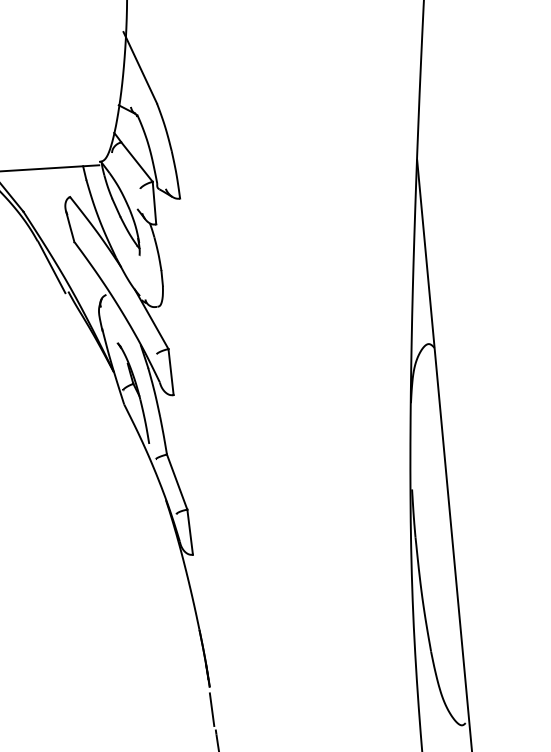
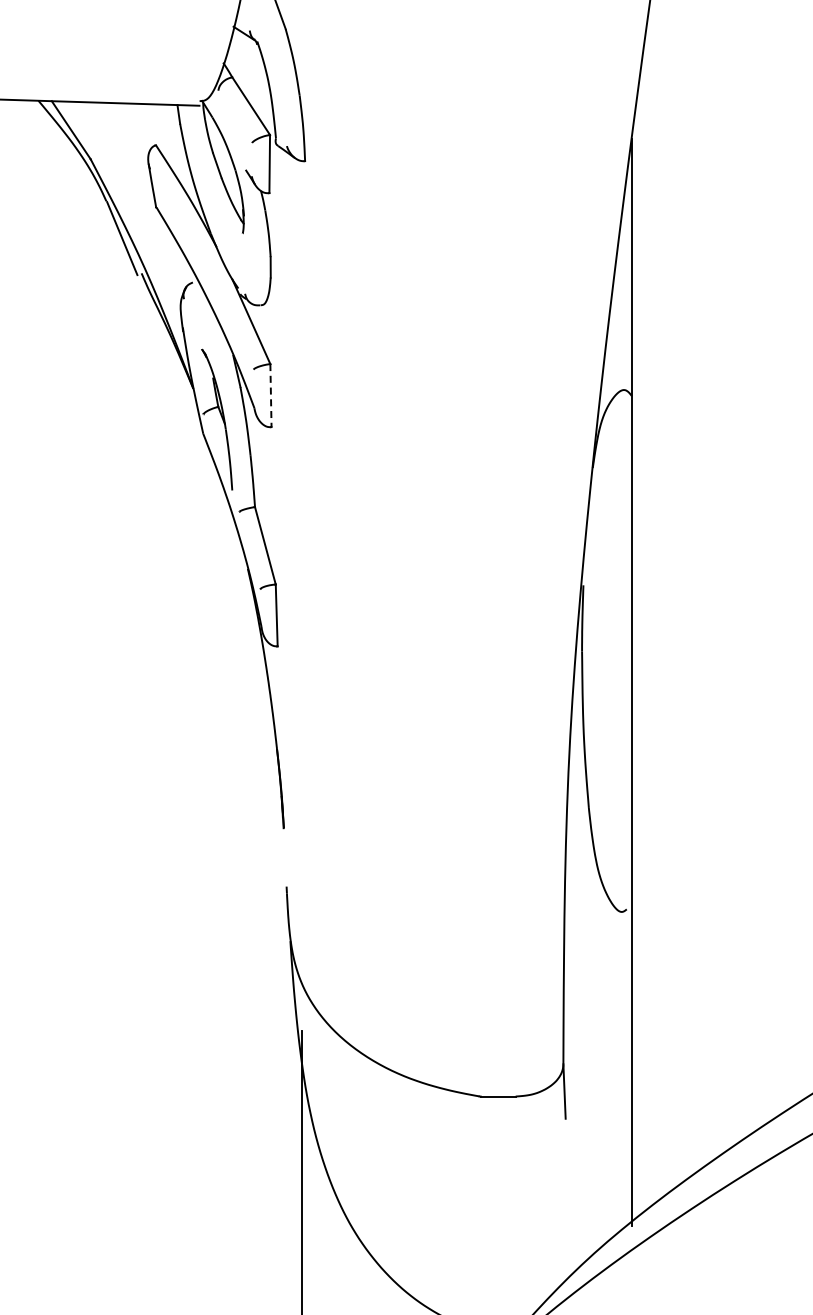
line: (170, 372) -> (270, 395), solid -> dashed
line: (212, 709) -> (284, 858), removed

